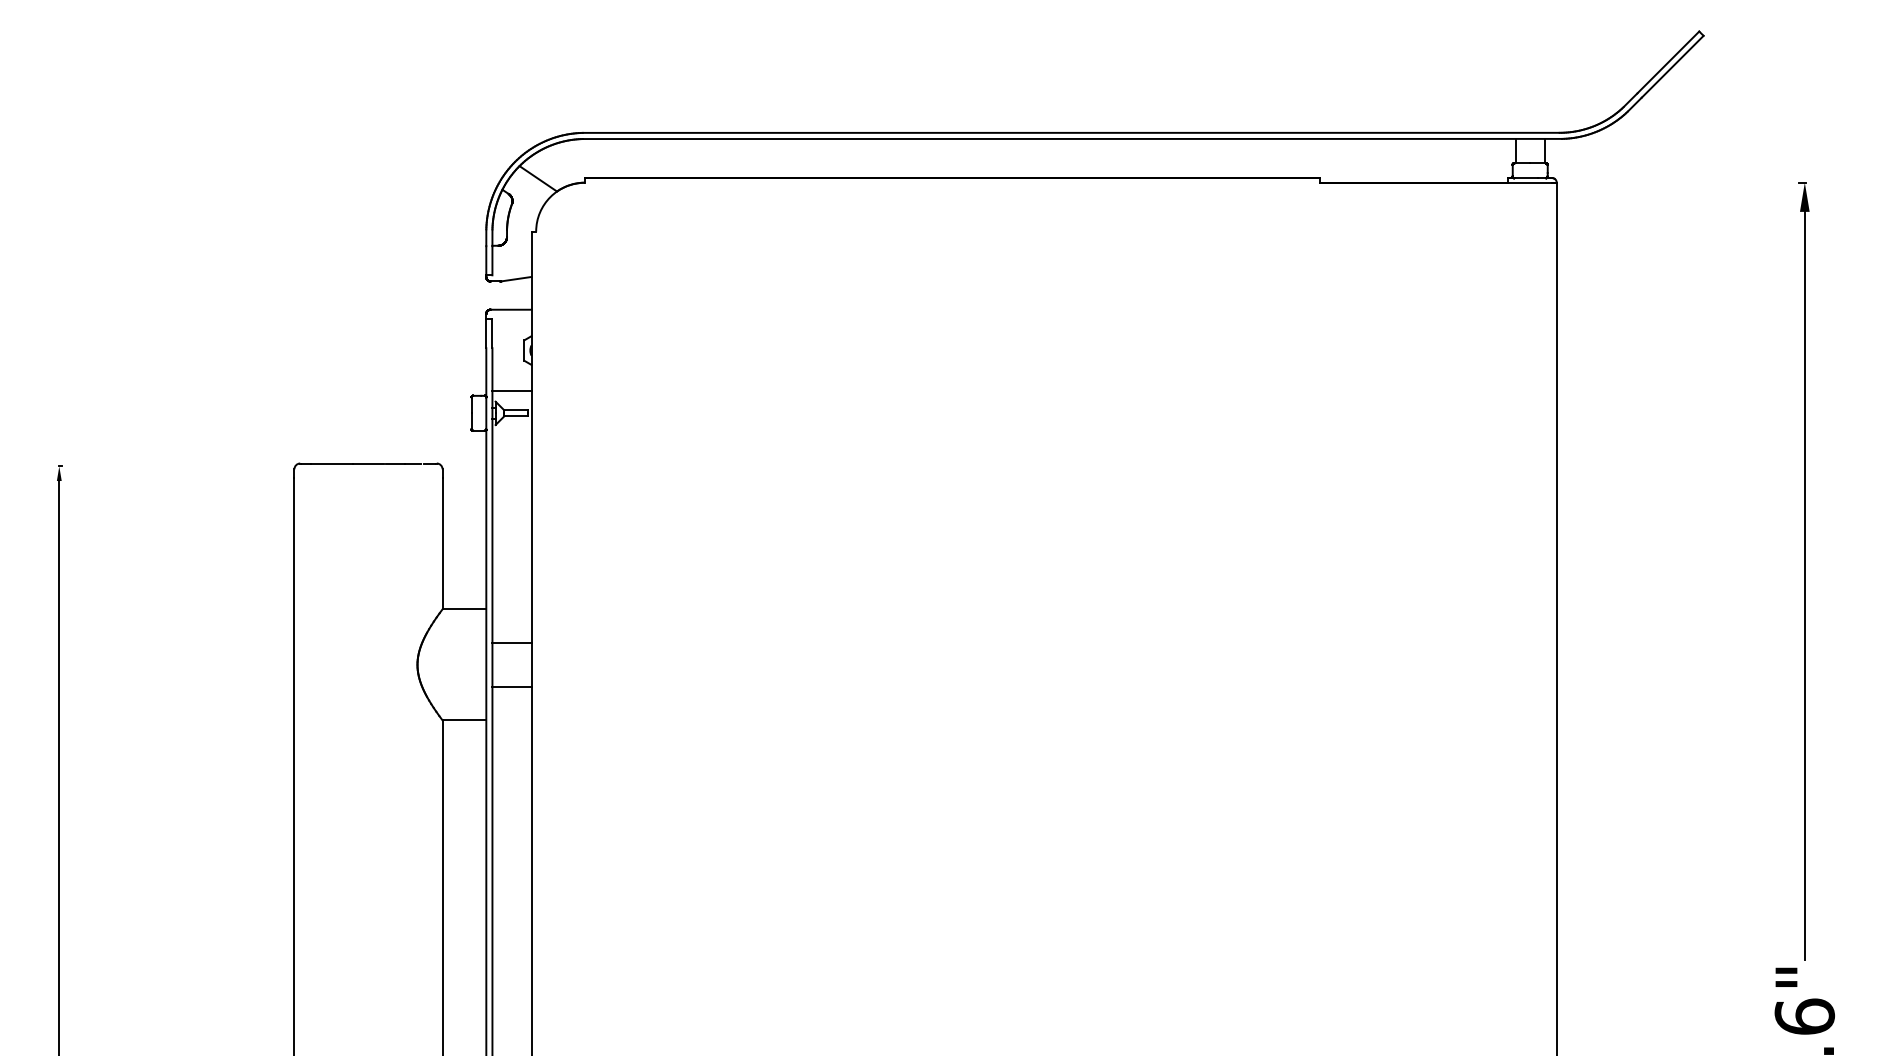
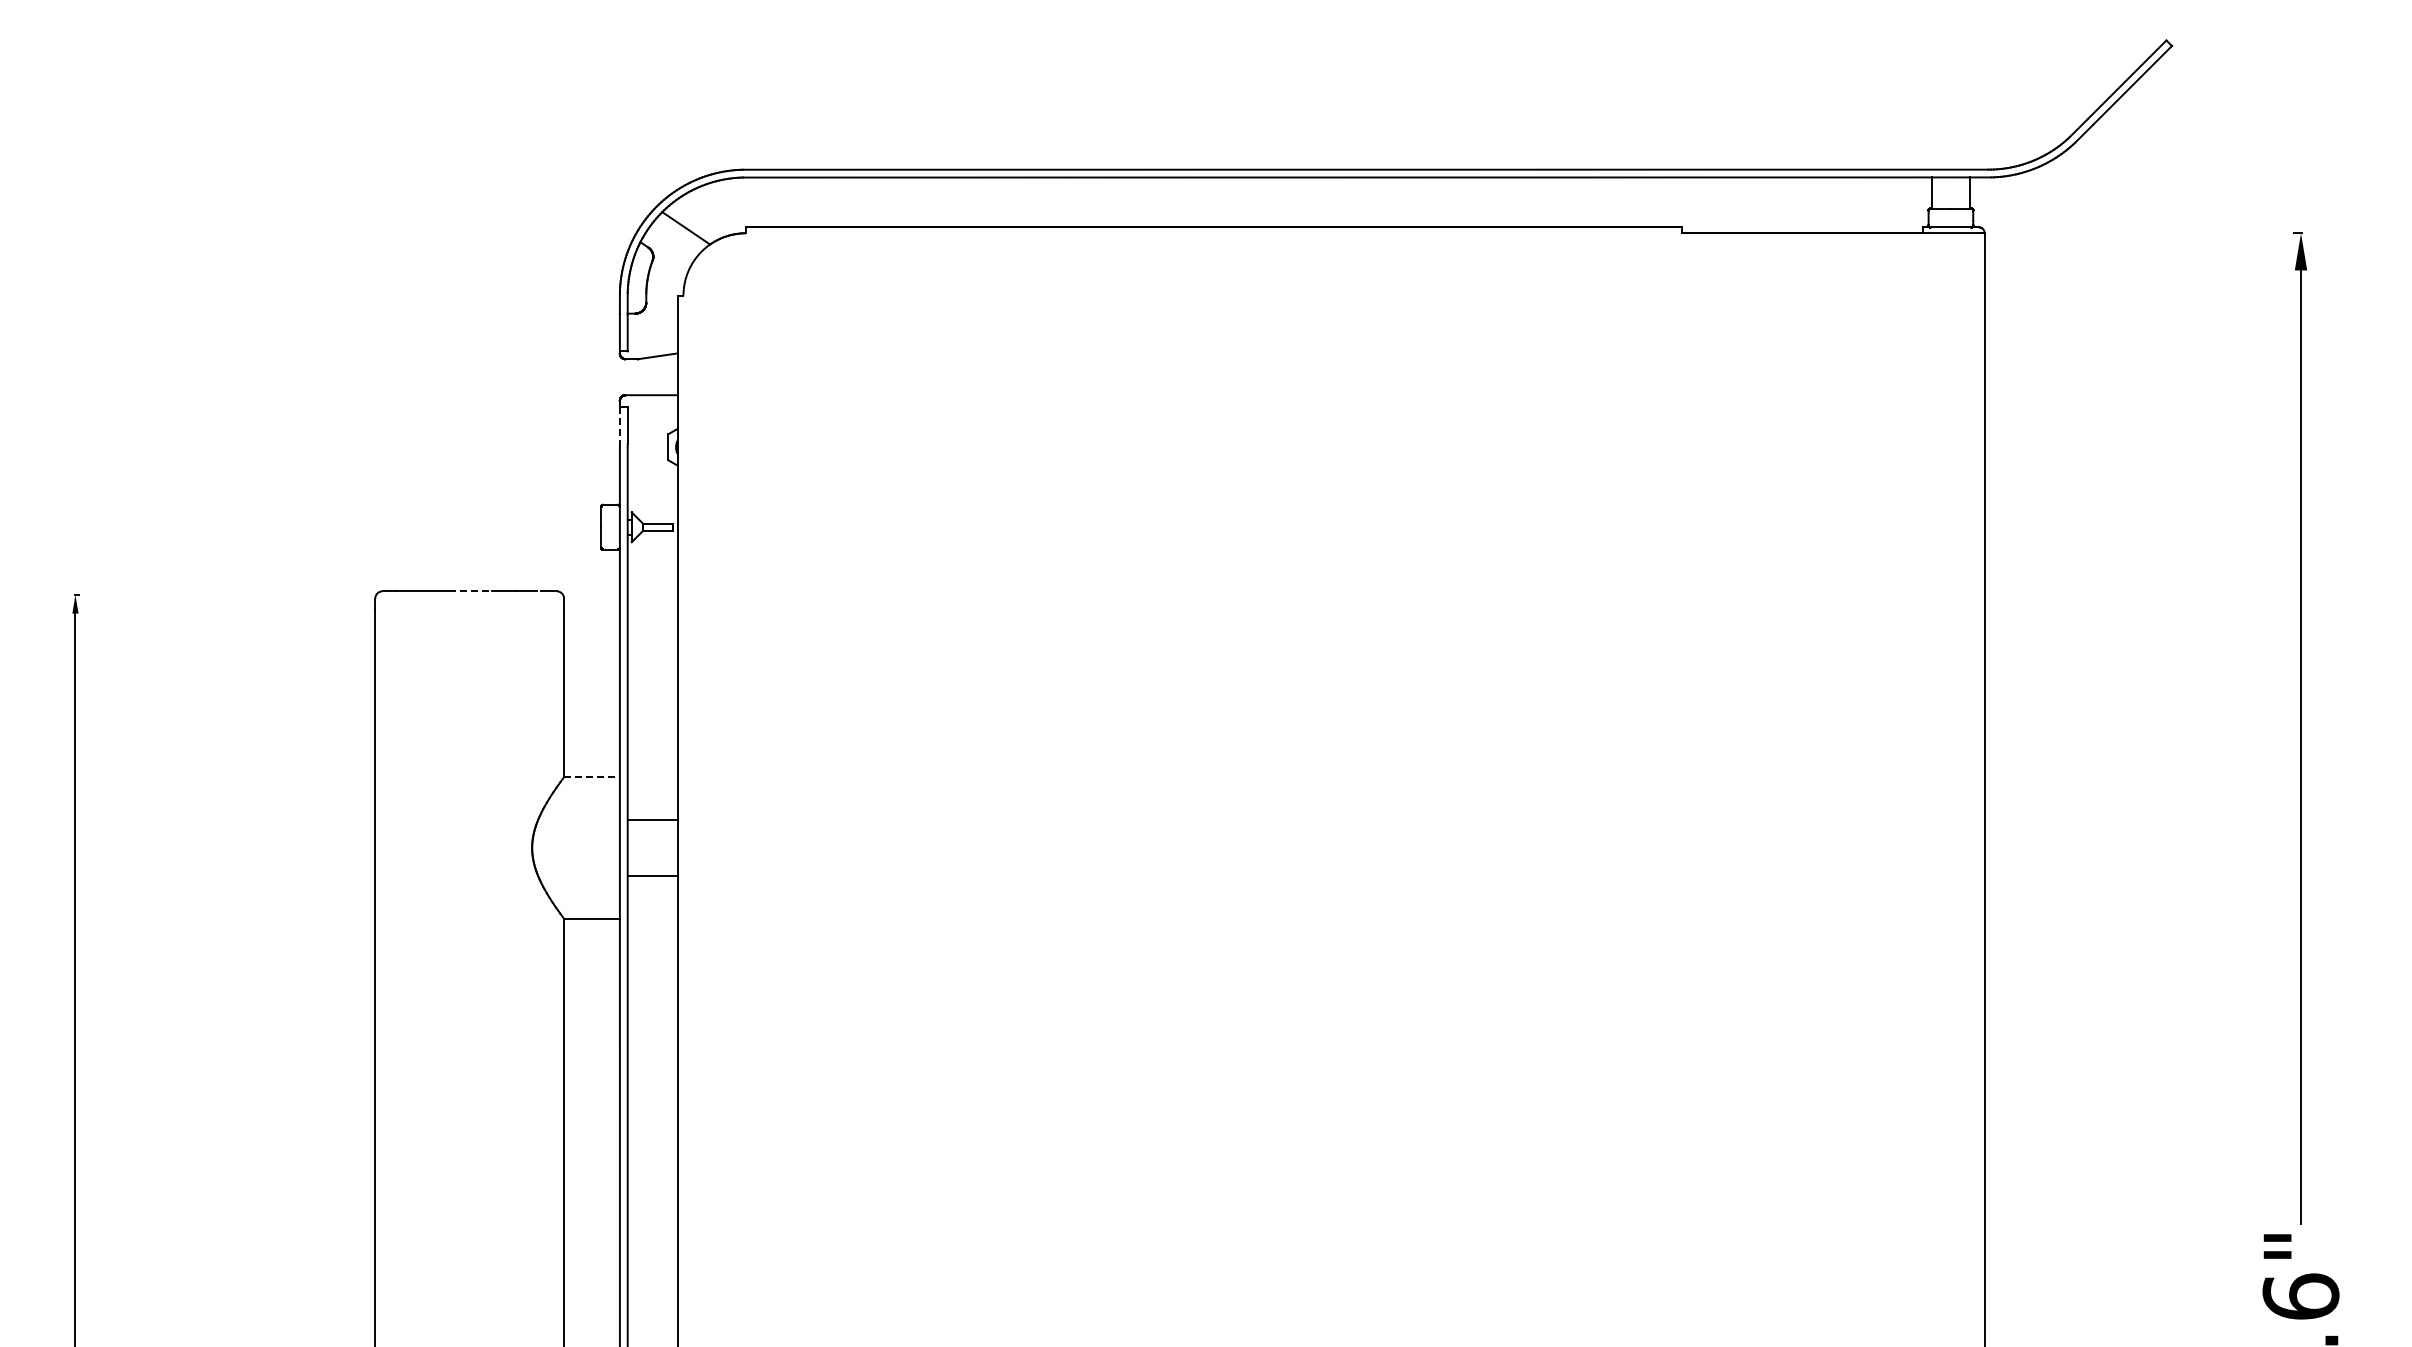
line: (486, 333) -> (619, 425), solid -> dashed
line: (511, 391) -> (652, 499), removed
line: (368, 463) -> (469, 591), solid -> dashed
line: (464, 609) -> (592, 777), solid -> dashed

